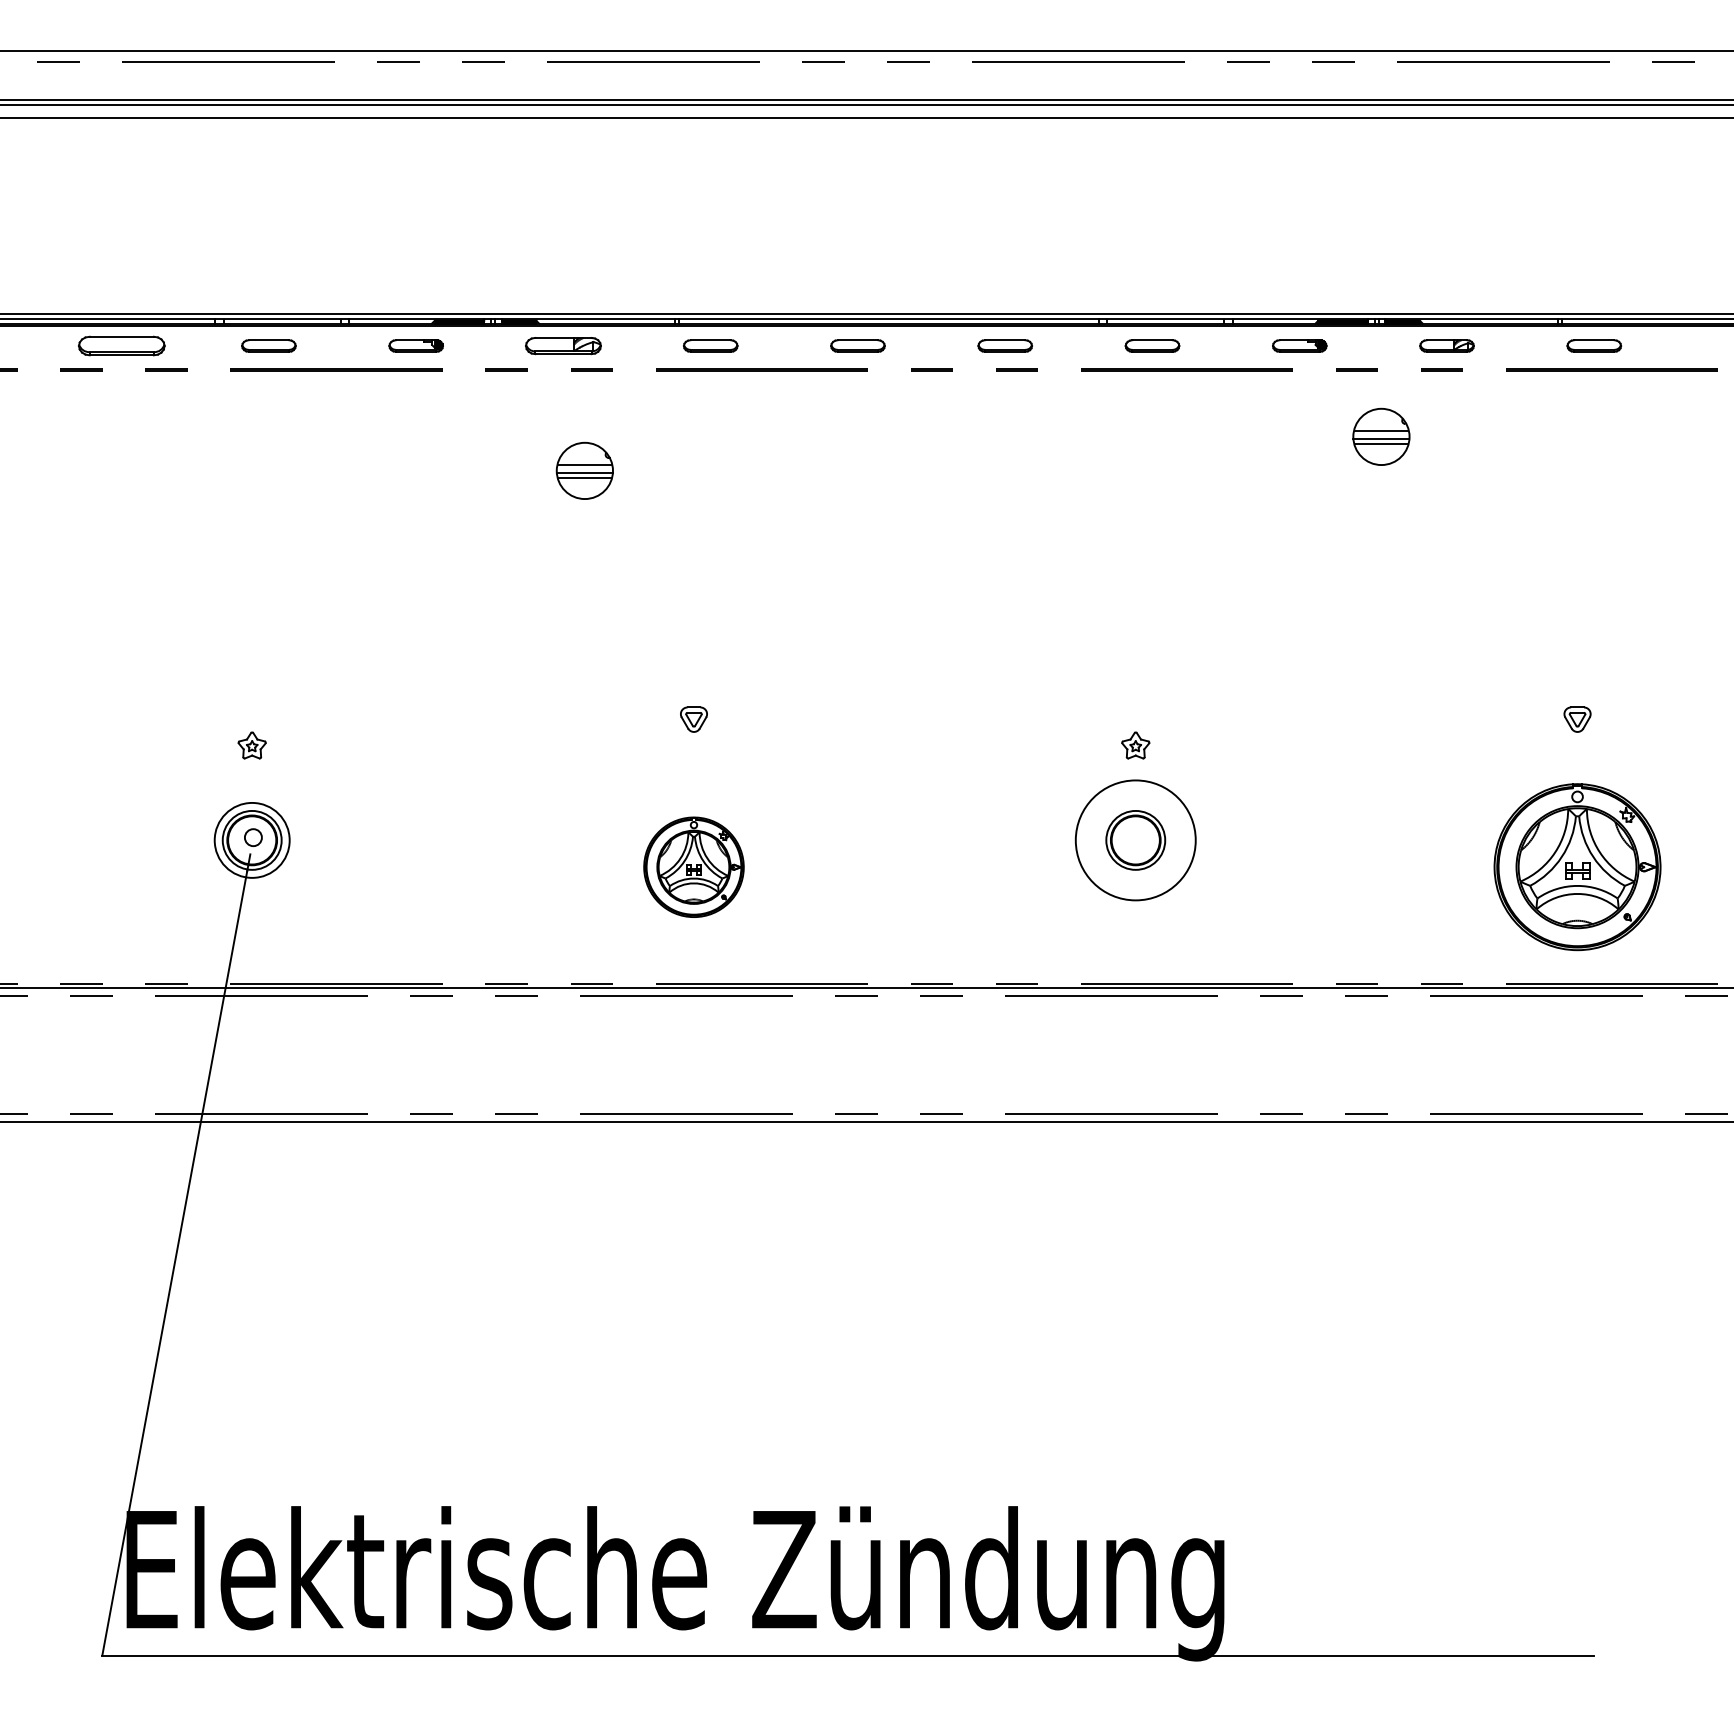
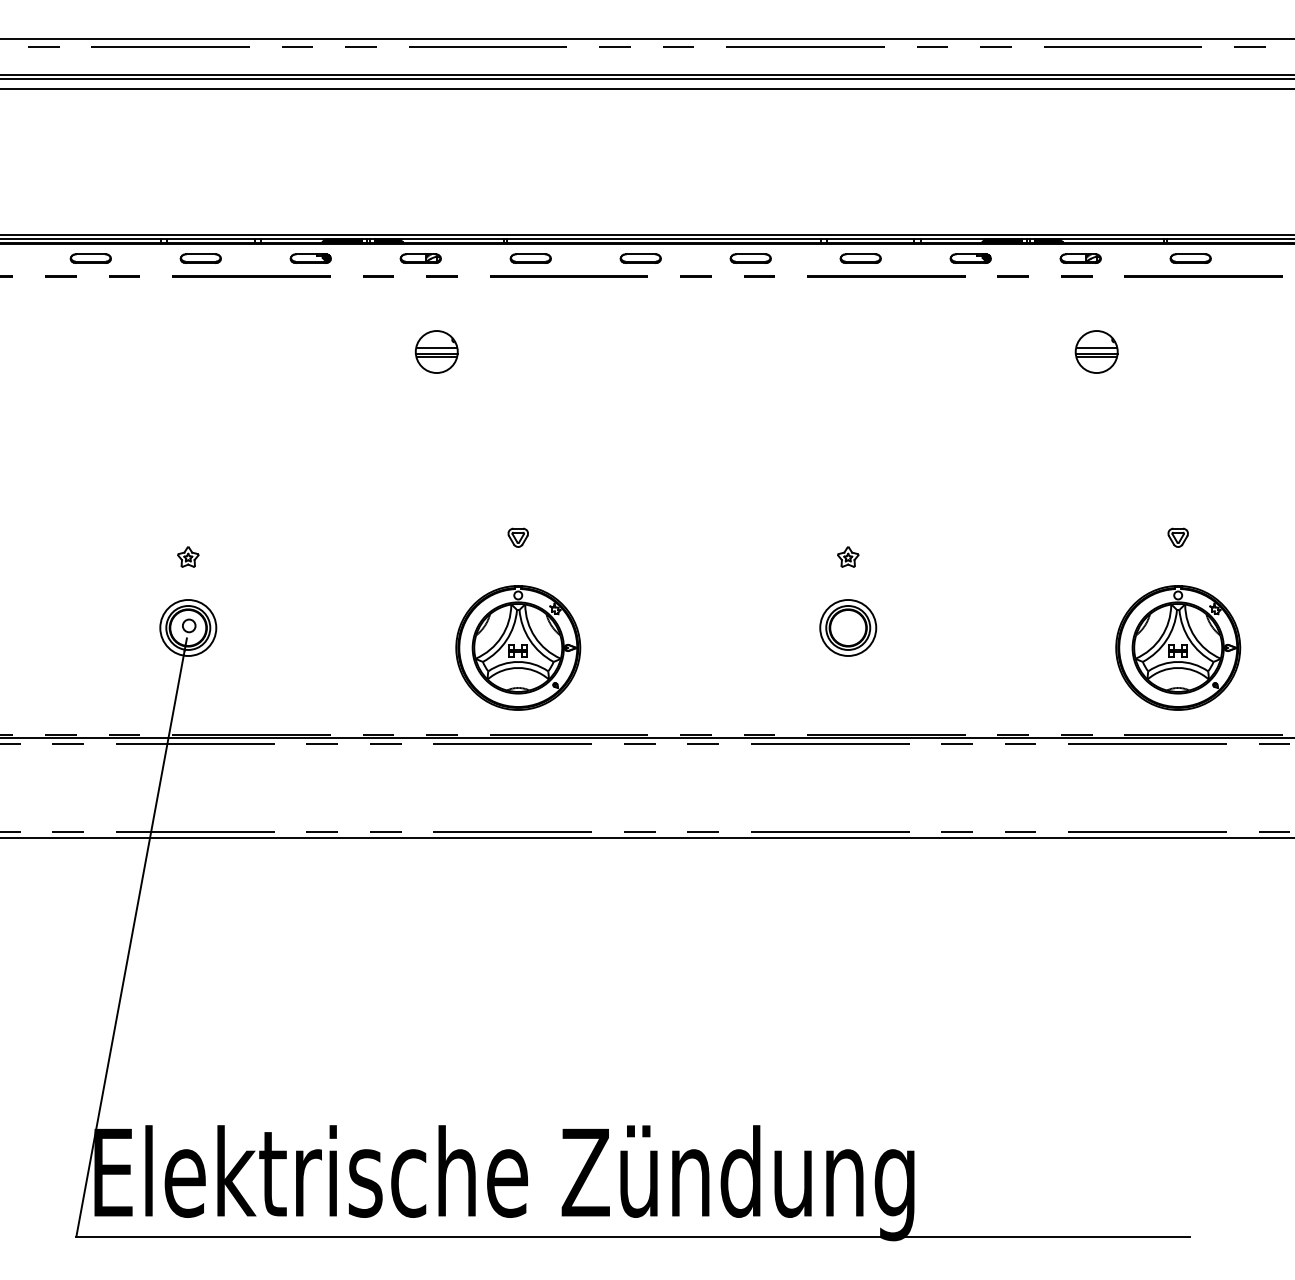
part: (121, 345) -> (90, 258), size x0.62
part: (563, 345) -> (420, 258), size x0.71
part: (1381, 436) -> (1096, 351), moved
circle: (1135, 839) -> (848, 627), size x0.62
part: (693, 867) -> (517, 648), size x1.67

